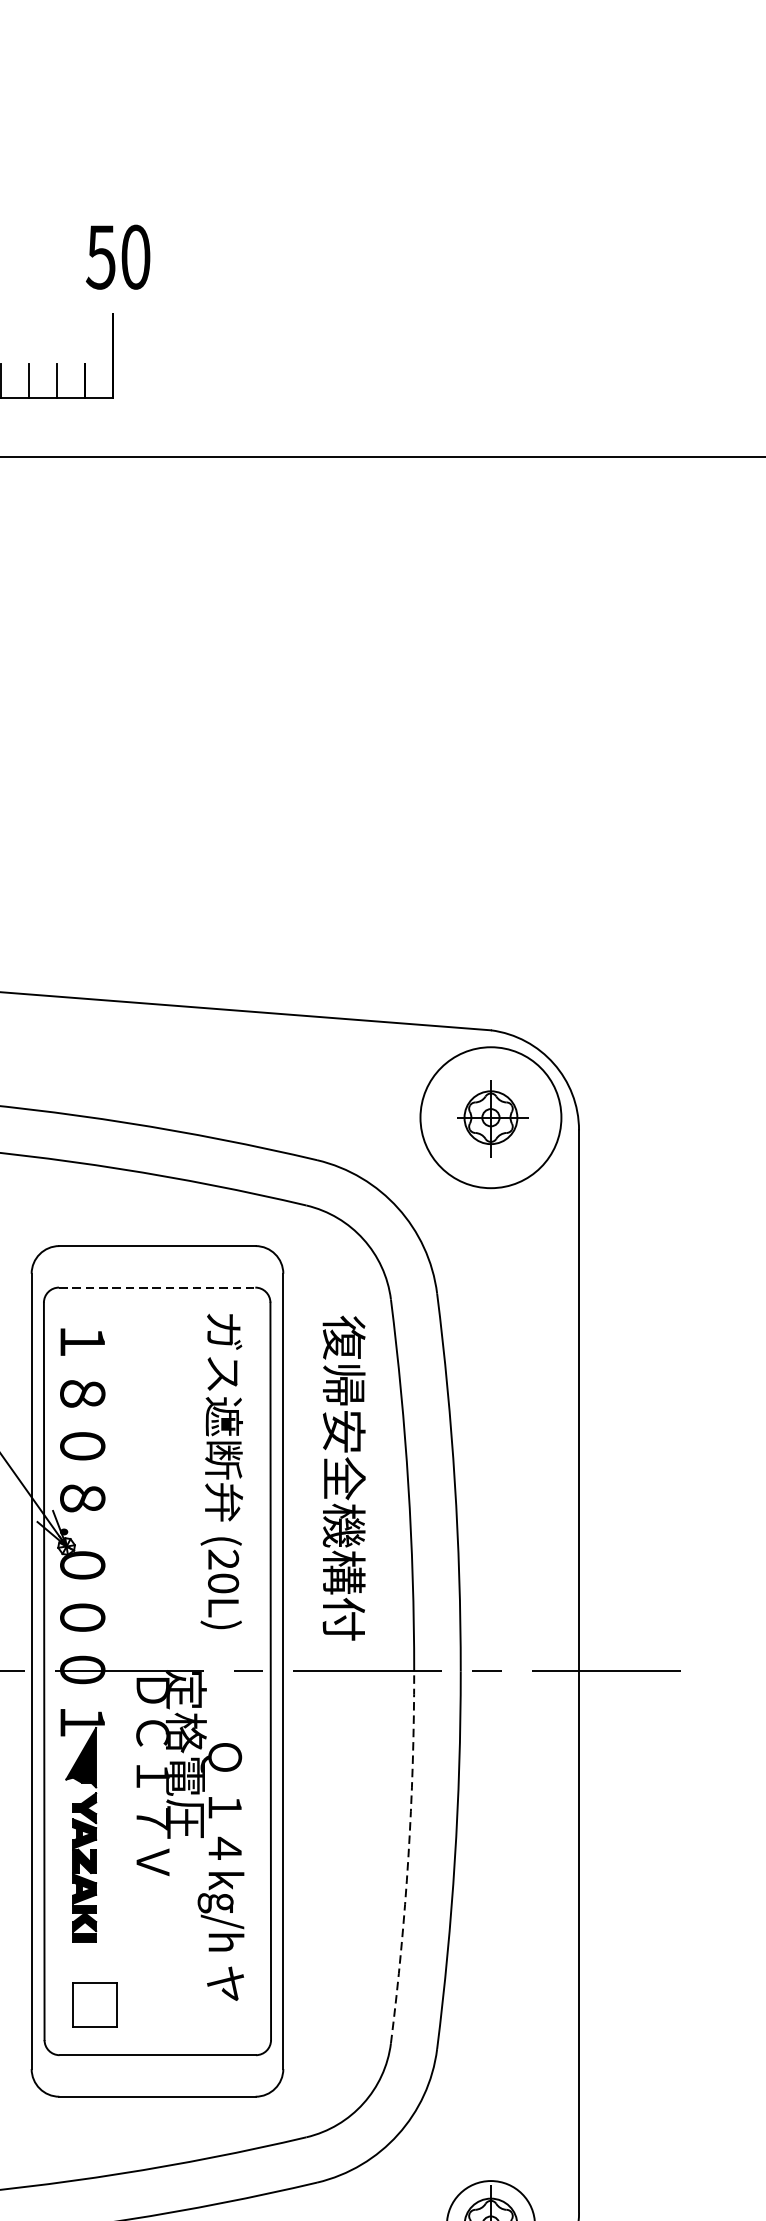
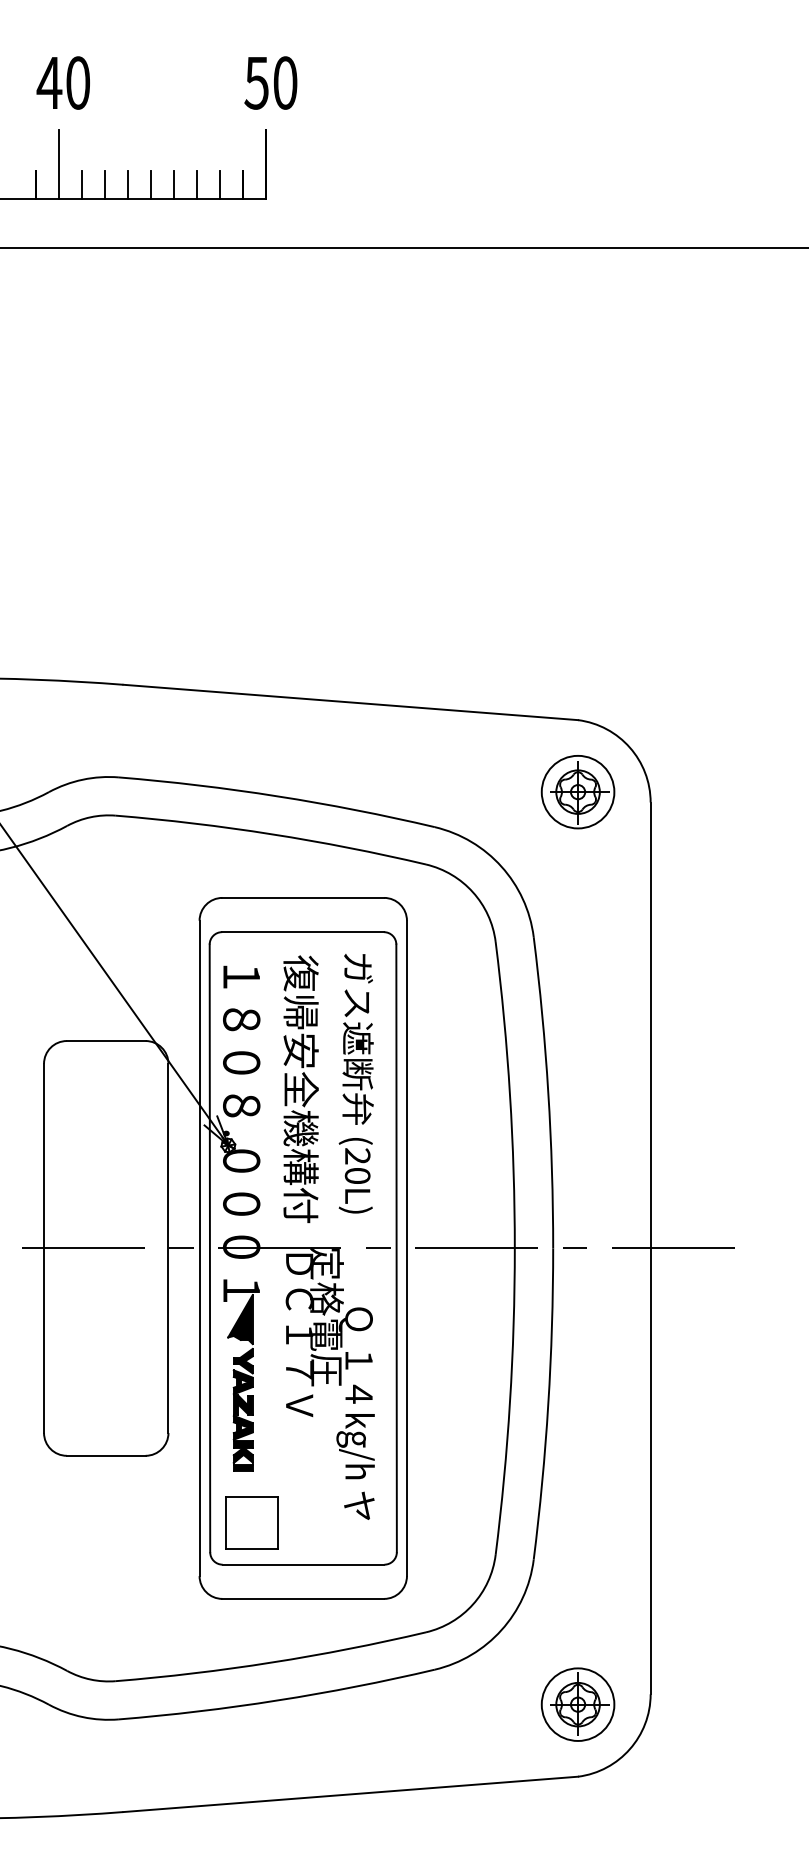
circle: (490, 1116) -> (577, 791), size x0.62
line: (157, 1288) -> (303, 932), dashed -> solid
text: (343, 1478) -> (300, 1089), moved
arc: (408, 1857) -> (510, 1401), dashed -> solid
part: (94, 2004) -> (251, 1522), size x1.43

